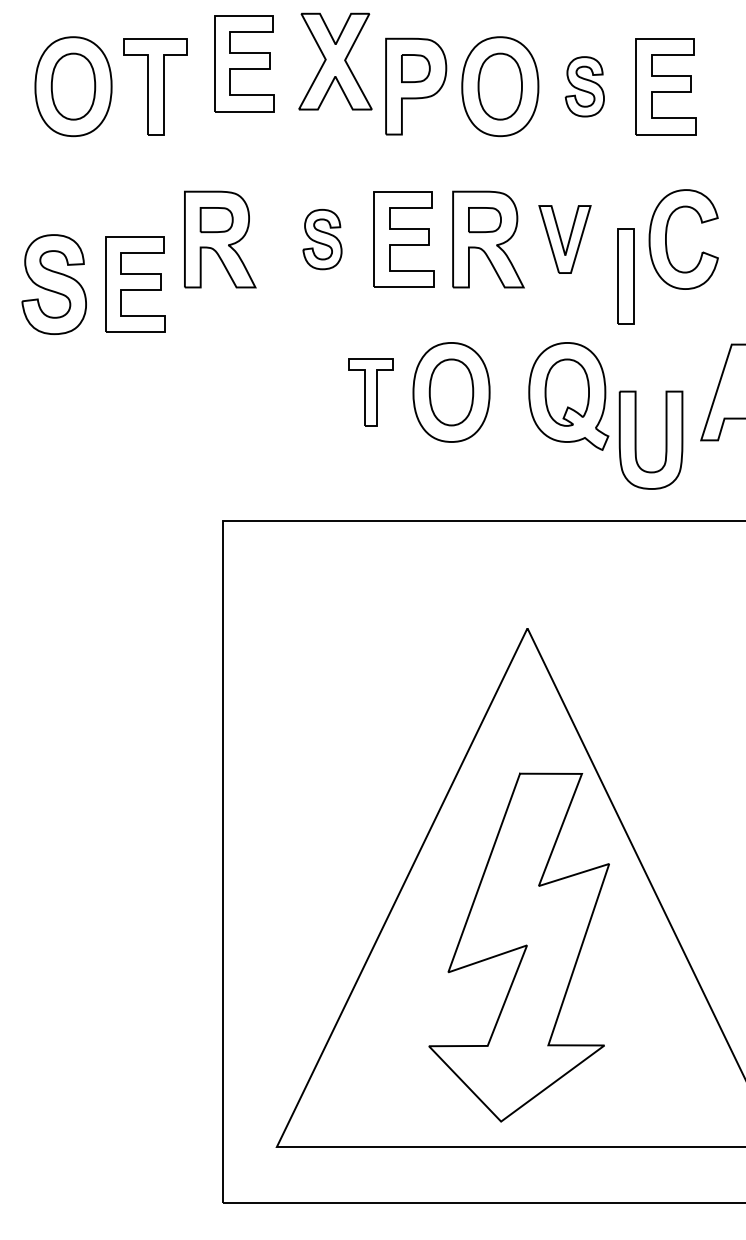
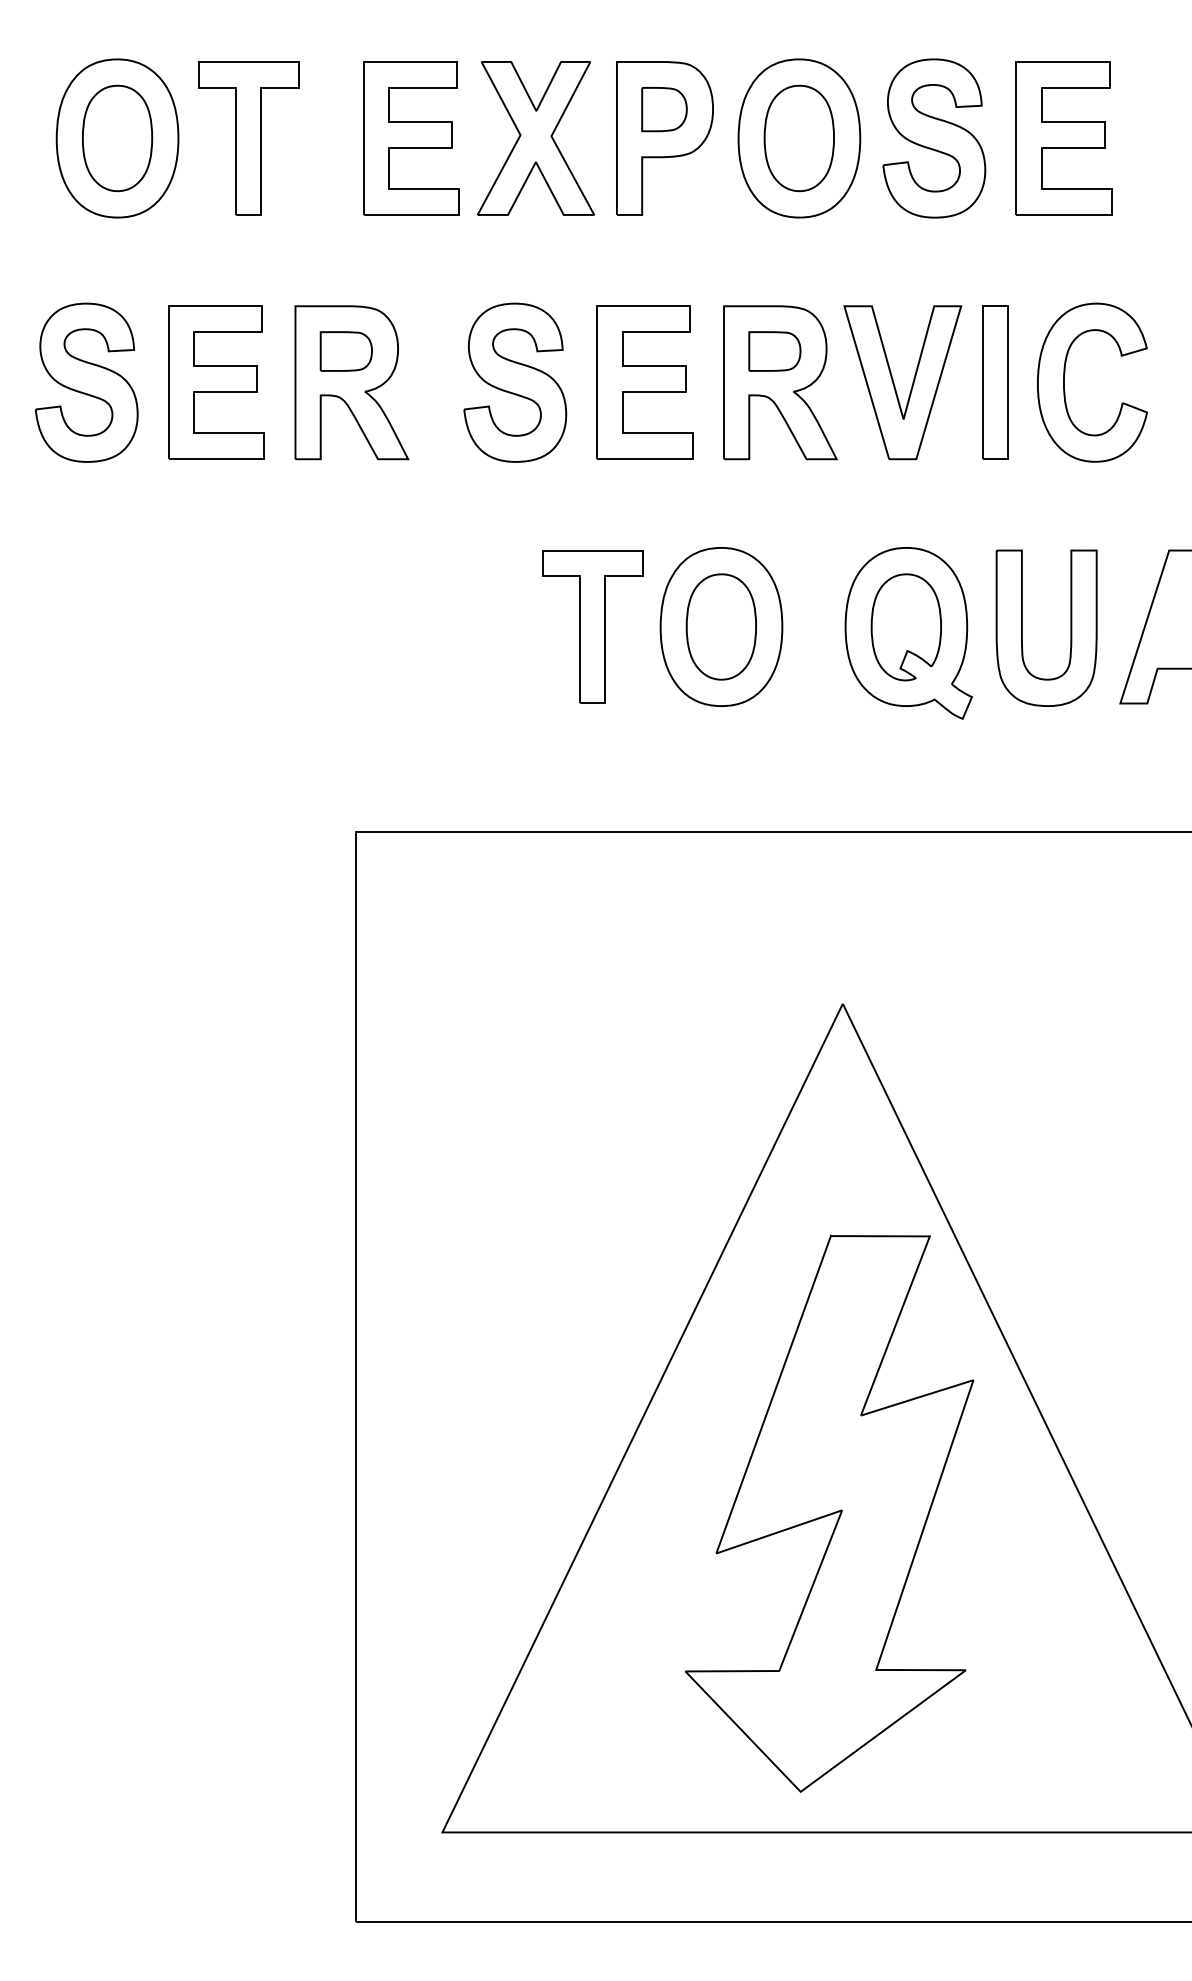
part: (335, 61) -> (536, 138), moved
part: (244, 63) -> (411, 138), moved
part: (584, 86) -> (933, 138), size x1.67
part: (322, 239) -> (515, 382), size x1.67
part: (564, 239) -> (901, 382), size x1.43
part: (625, 276) -> (994, 382), moved
part: (53, 284) -> (85, 382), moved
part: (135, 284) -> (216, 382), moved
part: (370, 392) -> (592, 627), size x1.43
part: (636, 439) -> (1023, 627), moved

